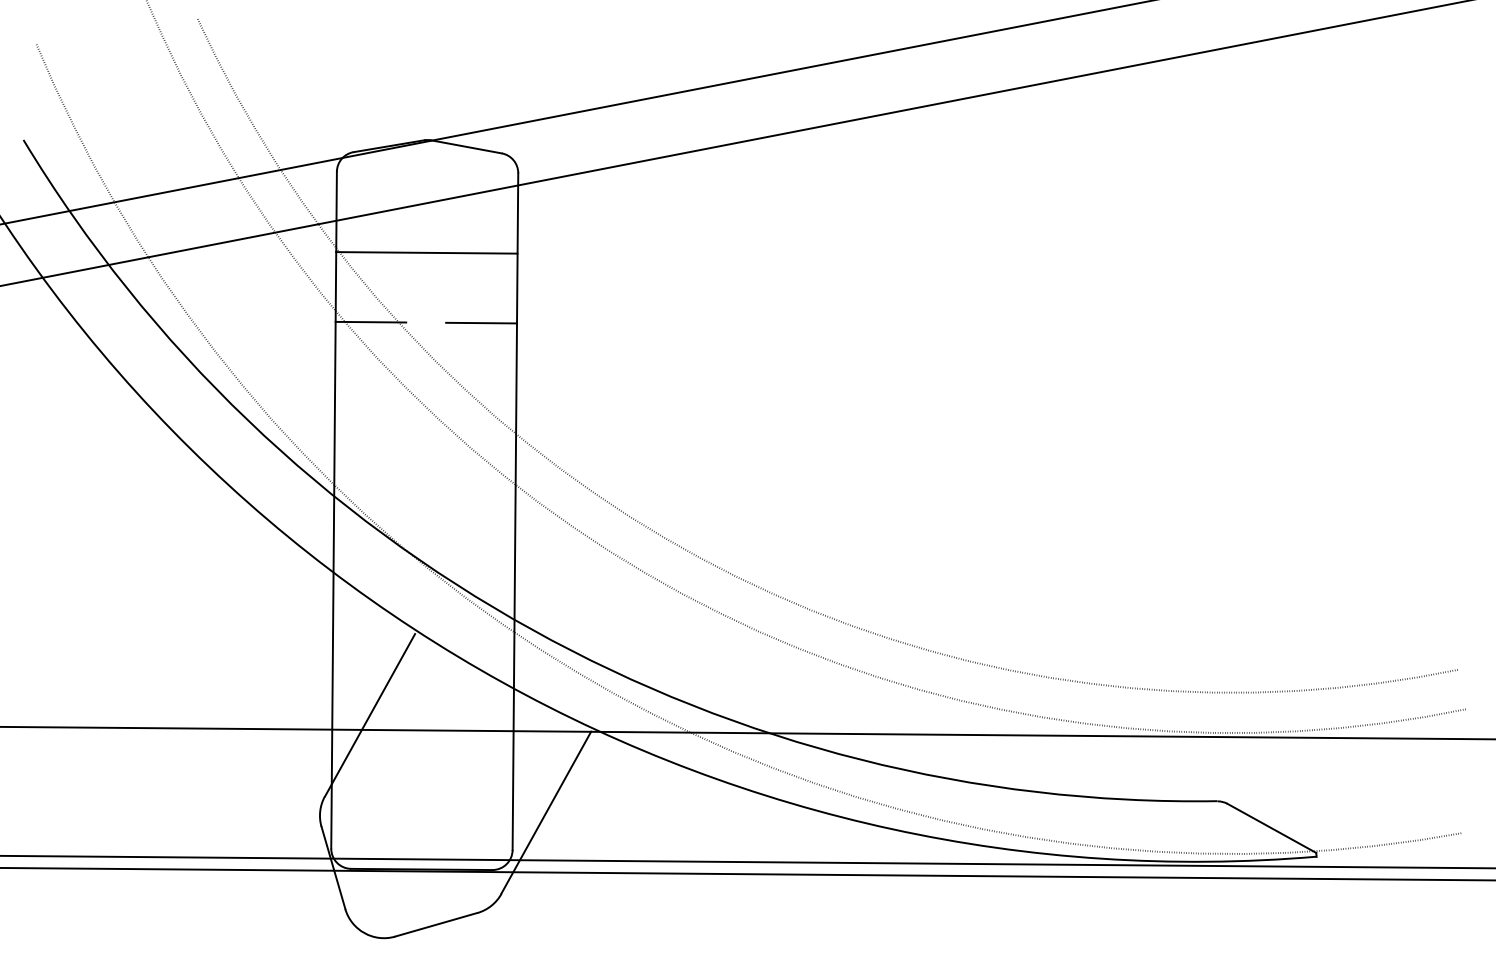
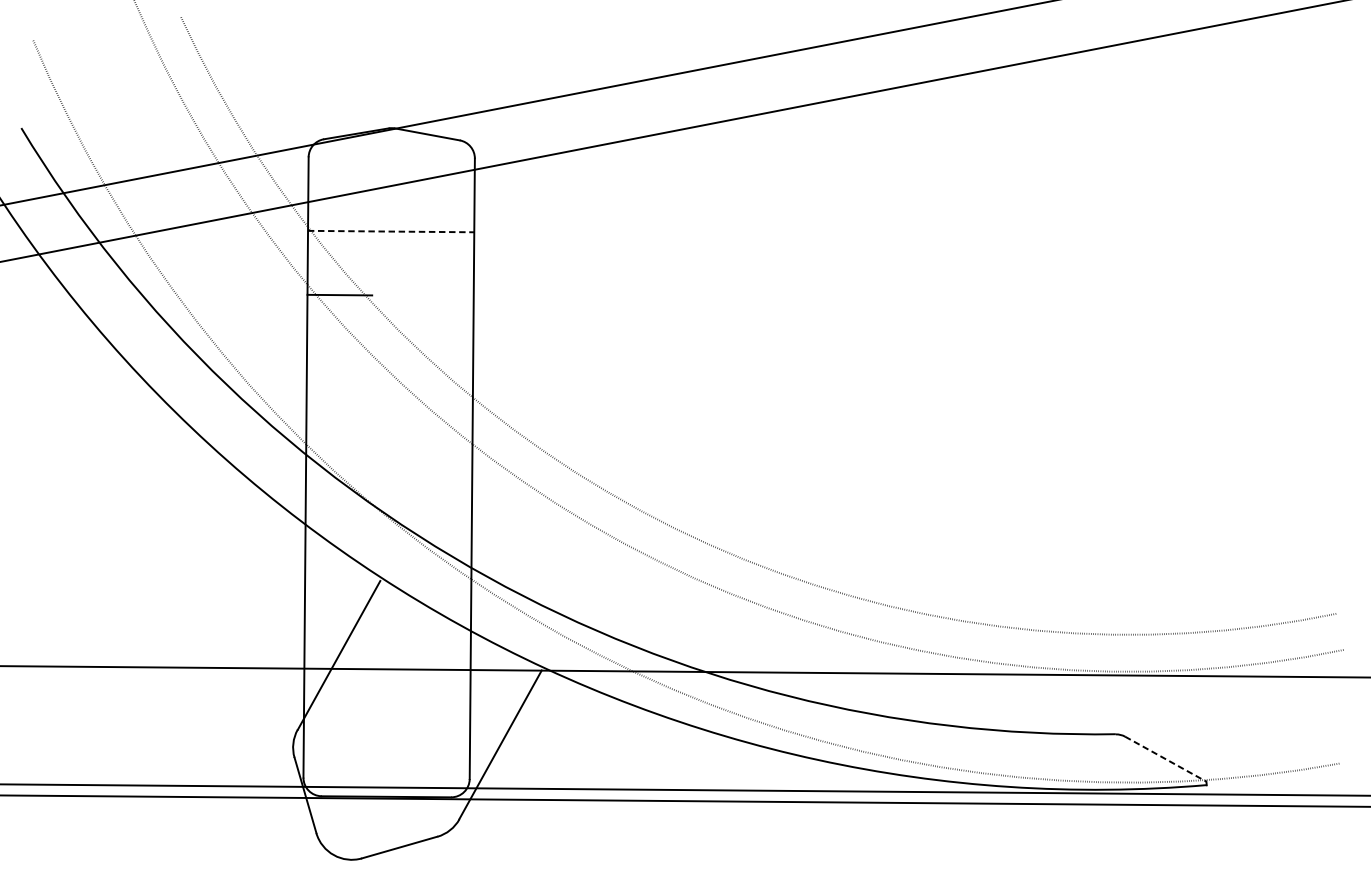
line: (426, 252) -> (390, 231), solid -> dashed
line: (481, 322) -> (441, 295), removed
line: (1271, 828) -> (1165, 759), solid -> dashed

